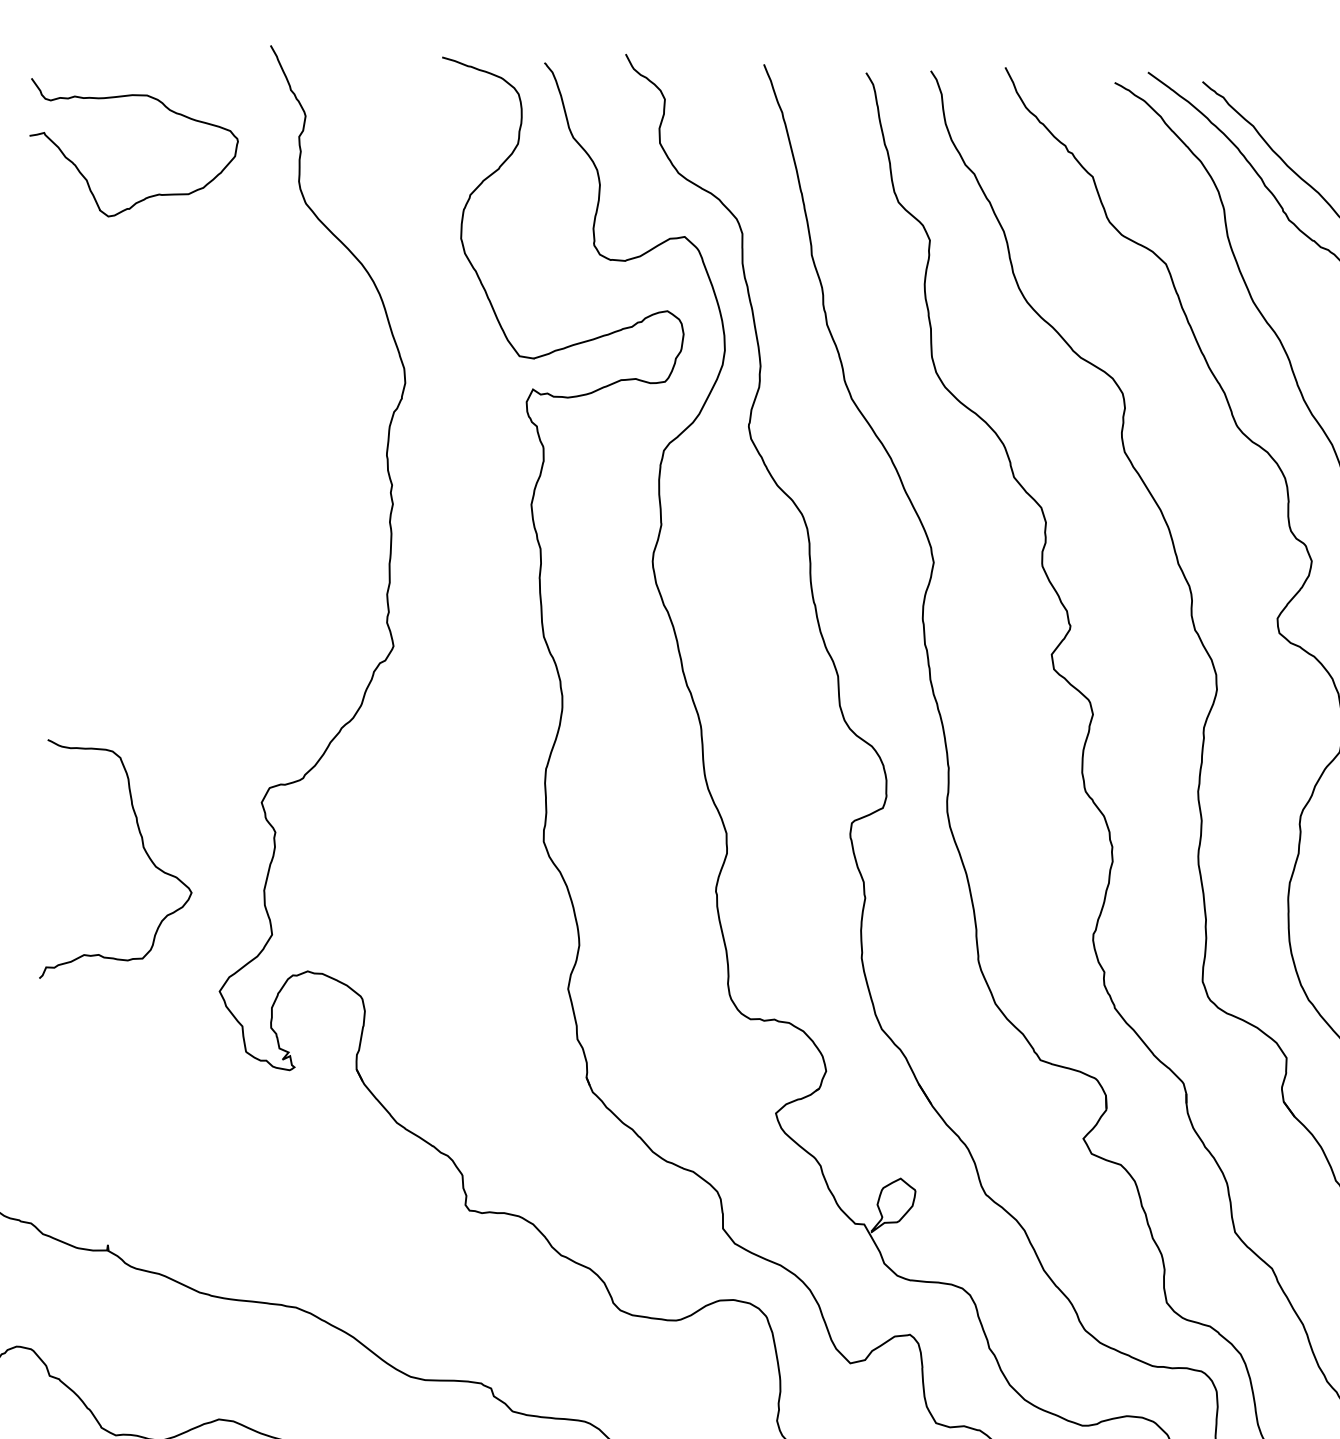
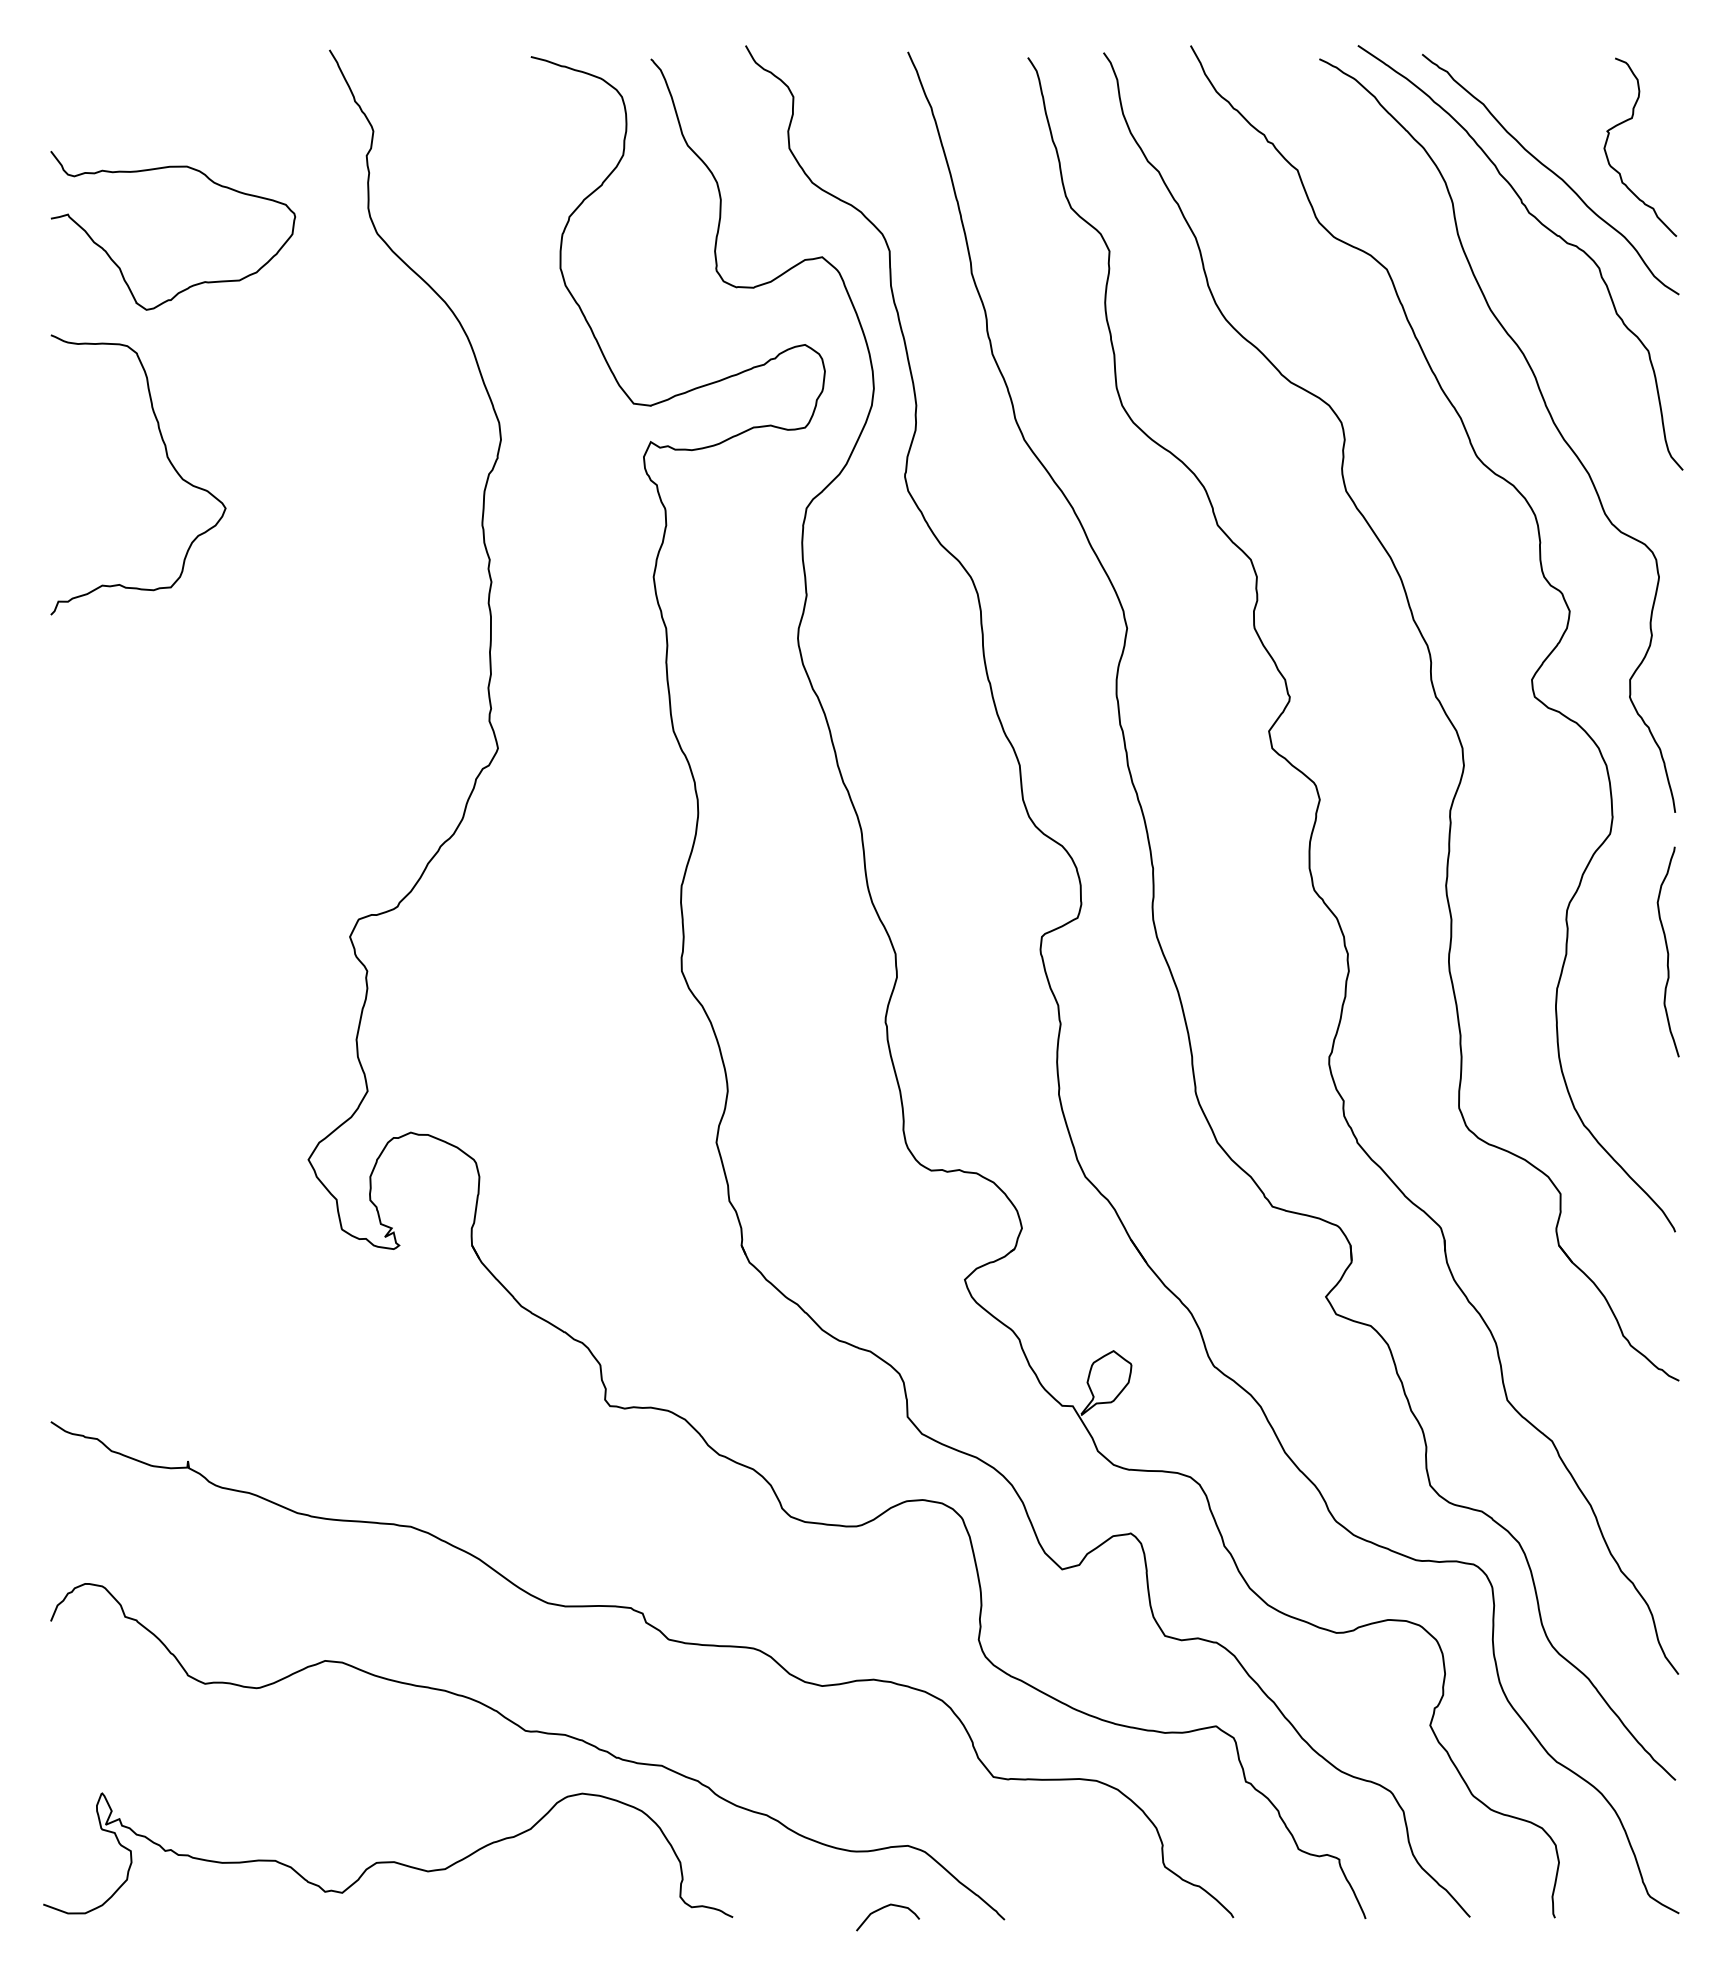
curve: (146, 197) -> (190, 285), moved
curve: (143, 849) -> (167, 459), moved

